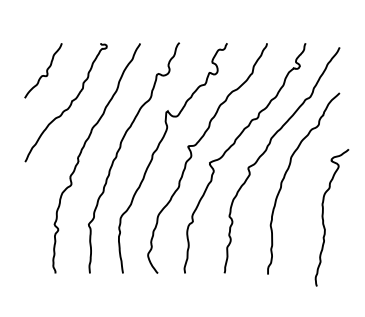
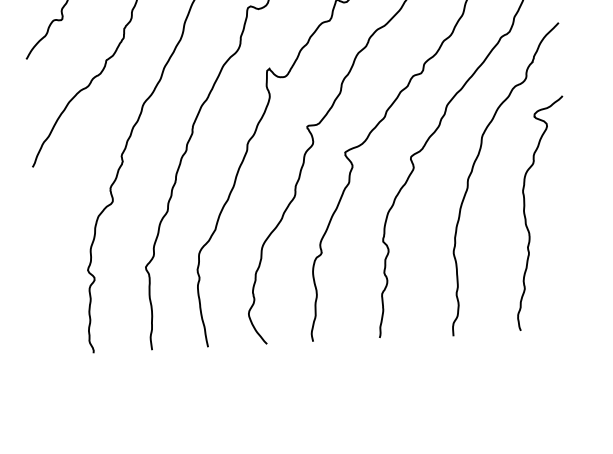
curve: (323, 217) -> (525, 213), moved

